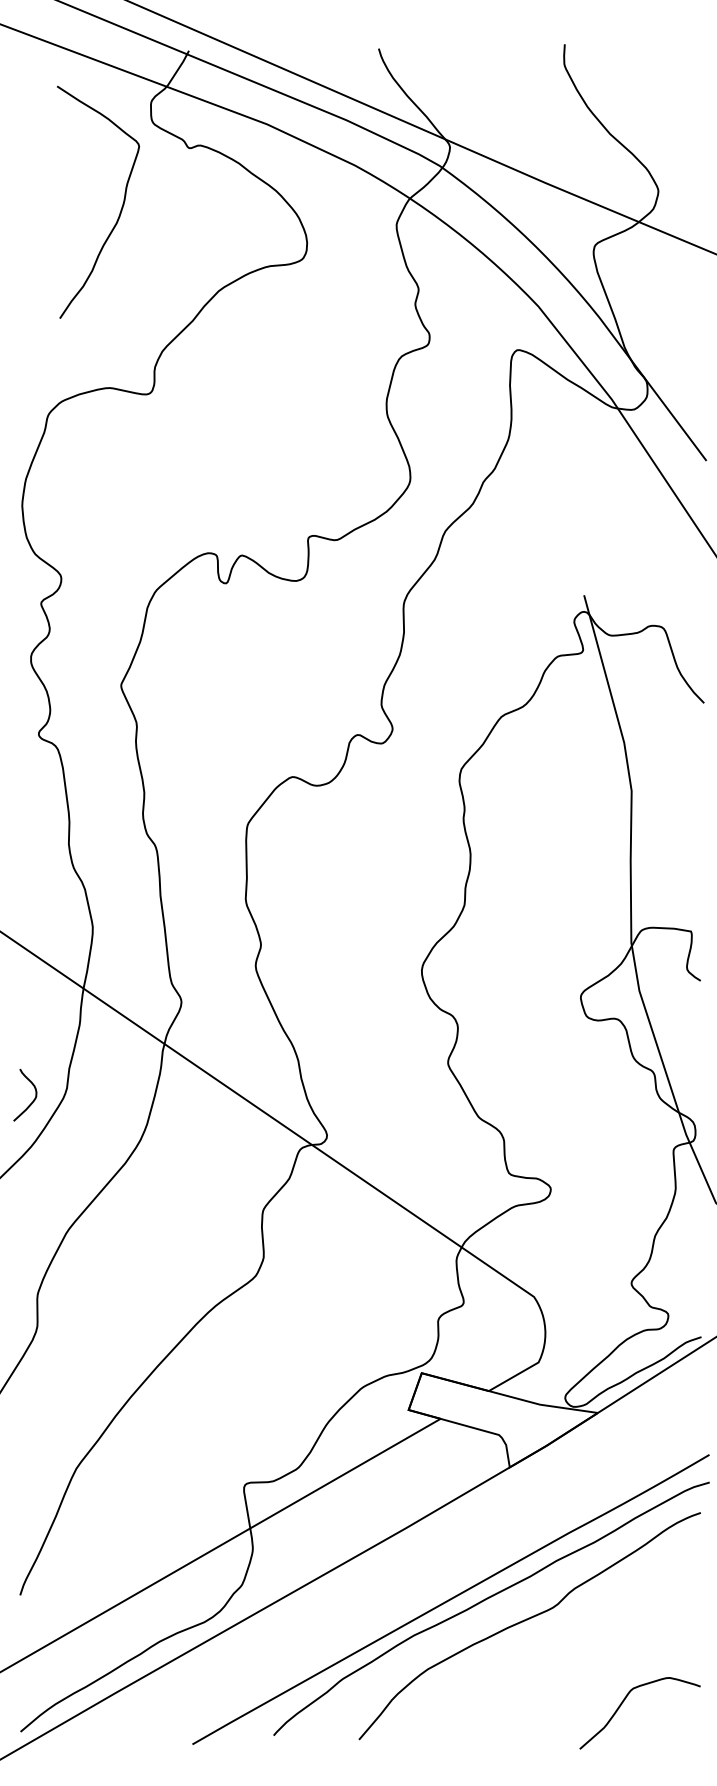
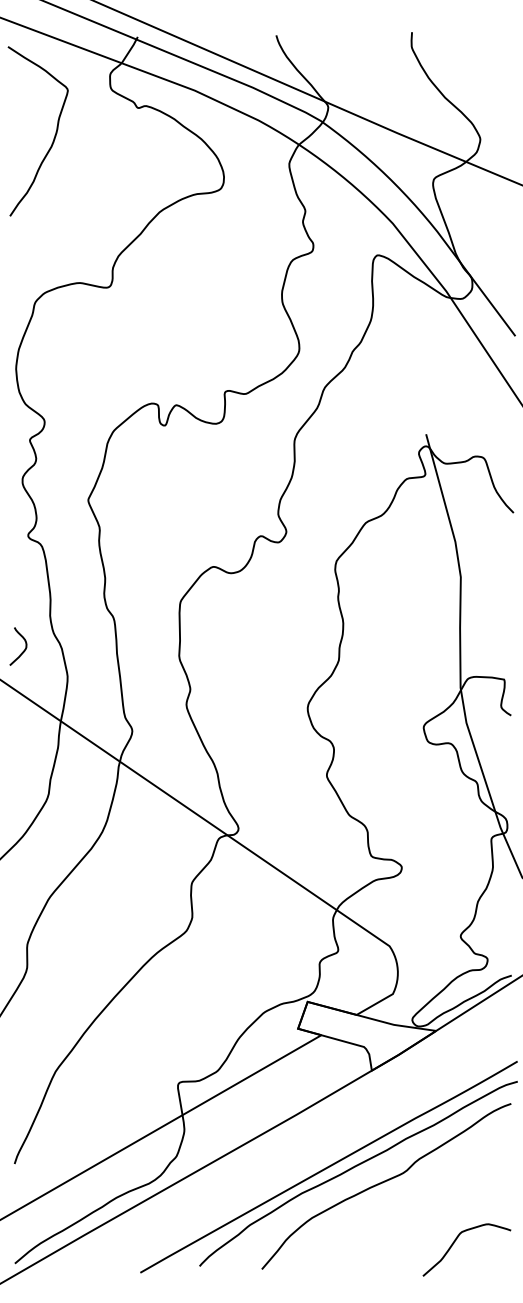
curve: (120, 209) -> (54, 136), moved
curve: (33, 1099) -> (24, 649), moved

